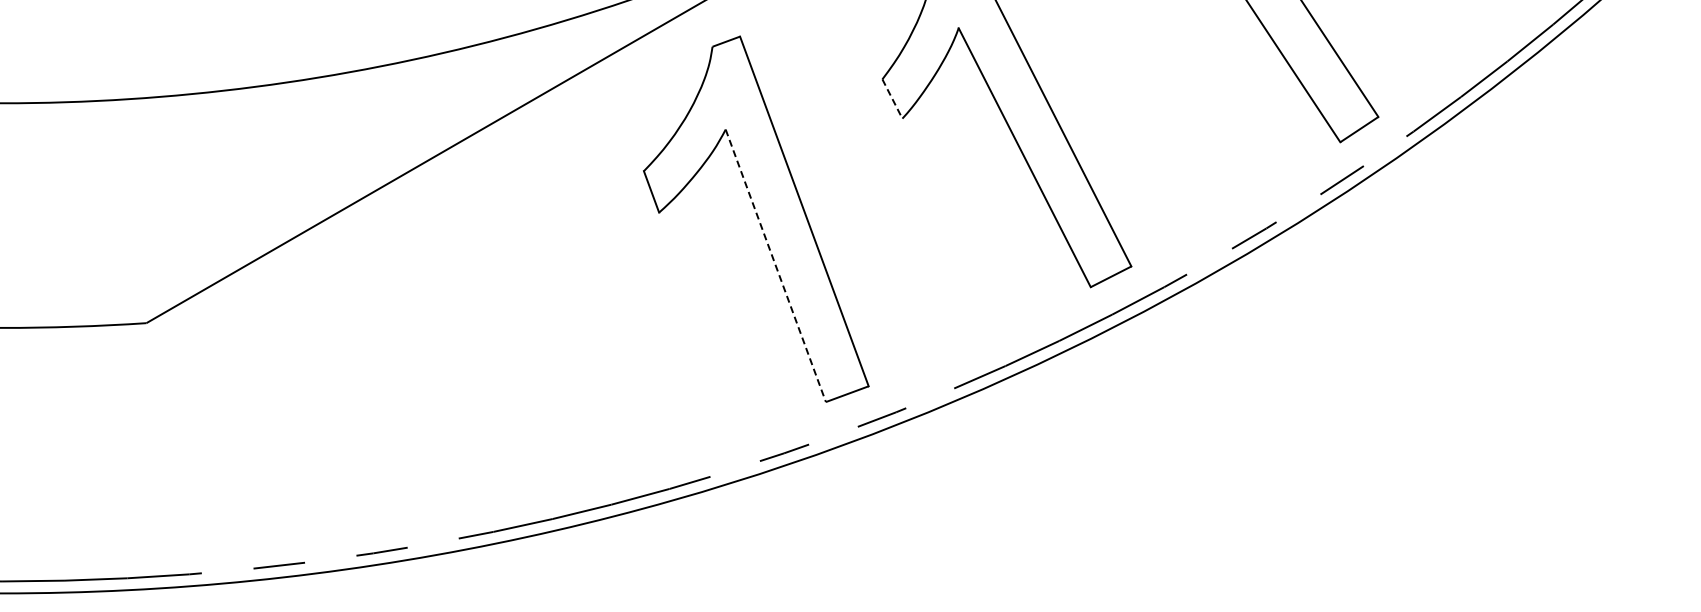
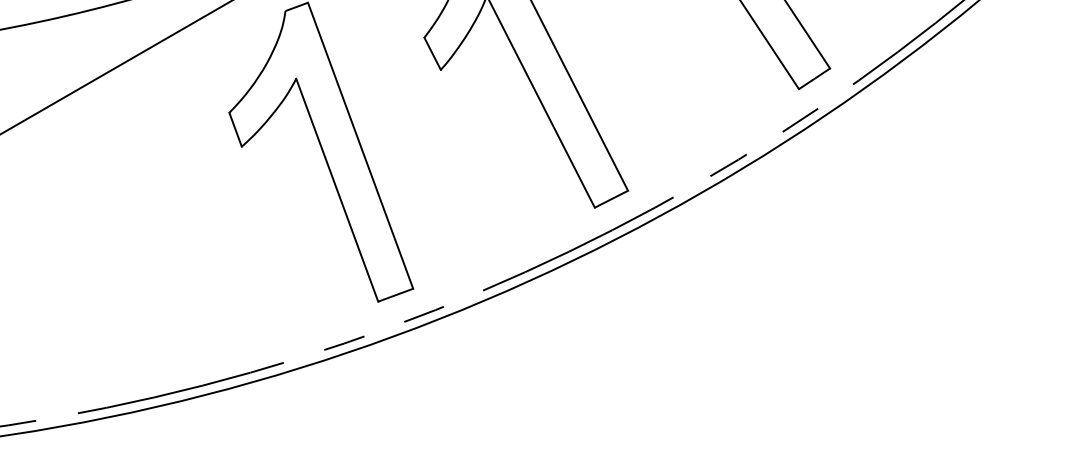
line: (892, 99) -> (432, 54), dashed -> solid
line: (776, 266) -> (337, 190), dashed -> solid

